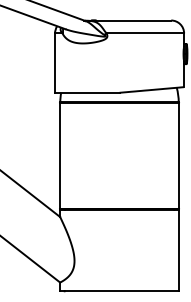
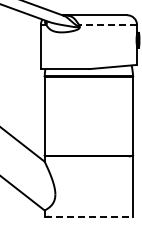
line: (145, 32) -> (108, 24), solid -> dashed
line: (120, 290) -> (89, 216), solid -> dashed

